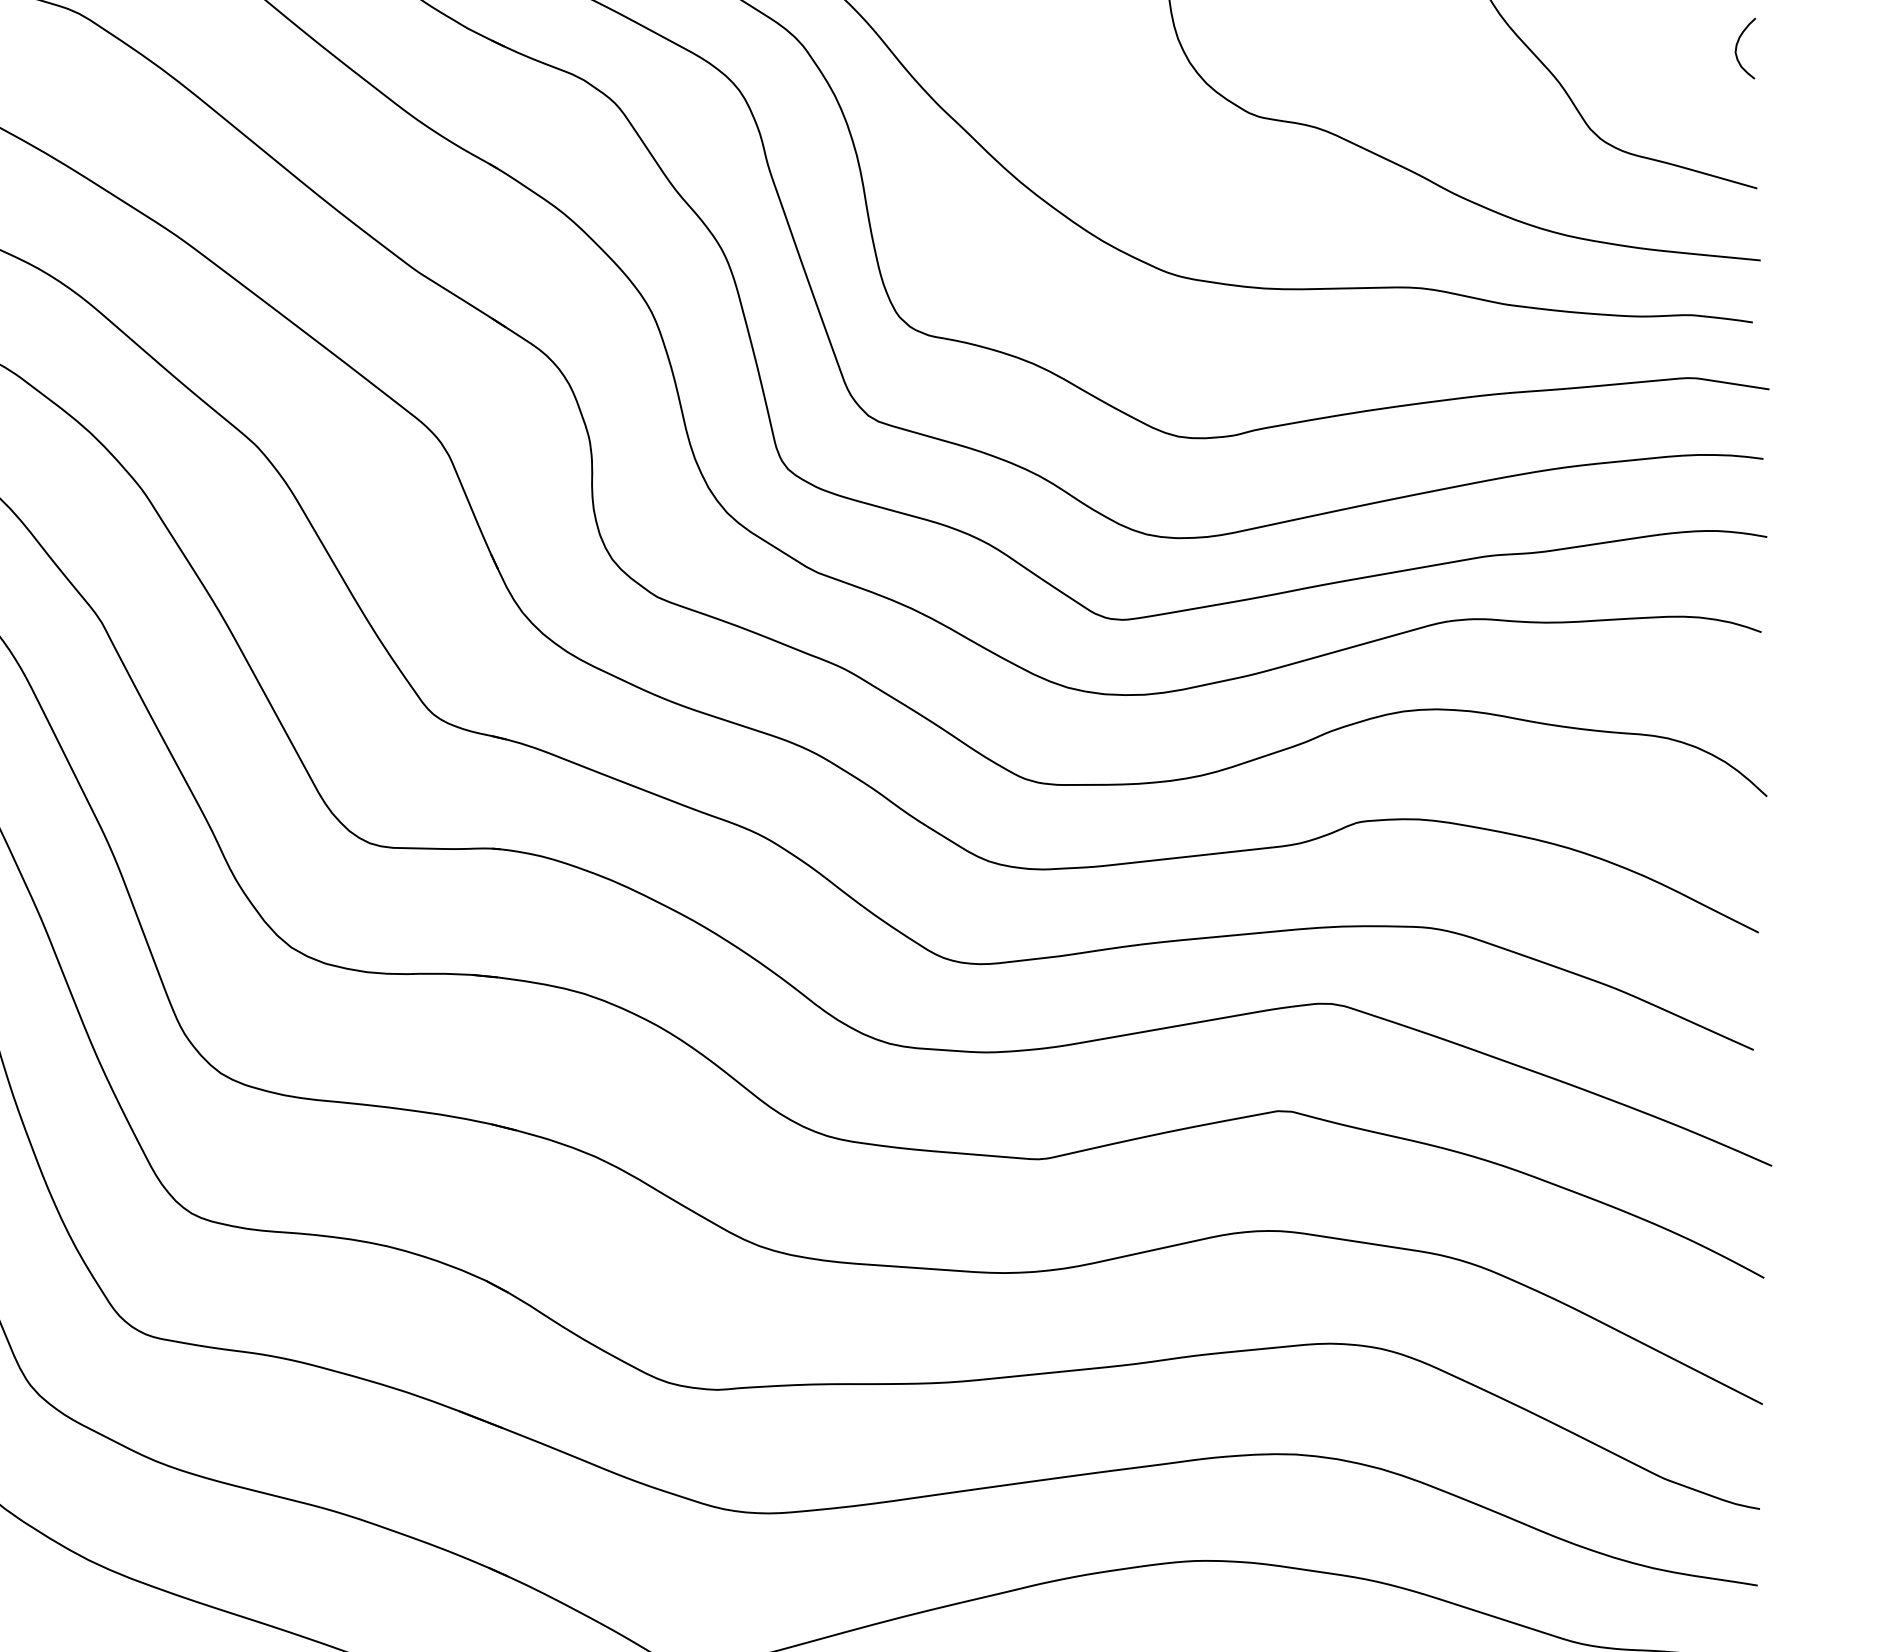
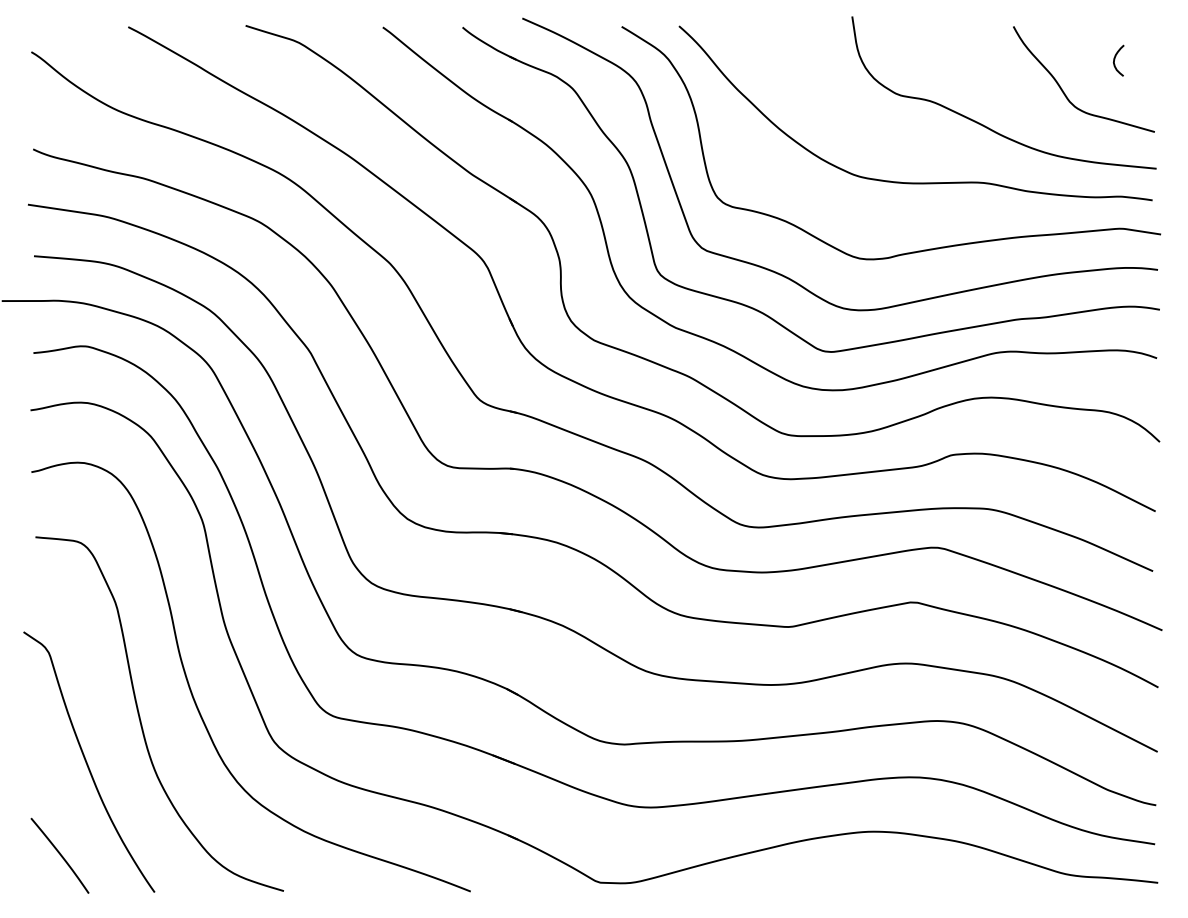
curve: (1738, 46) -> (1115, 59), moved

